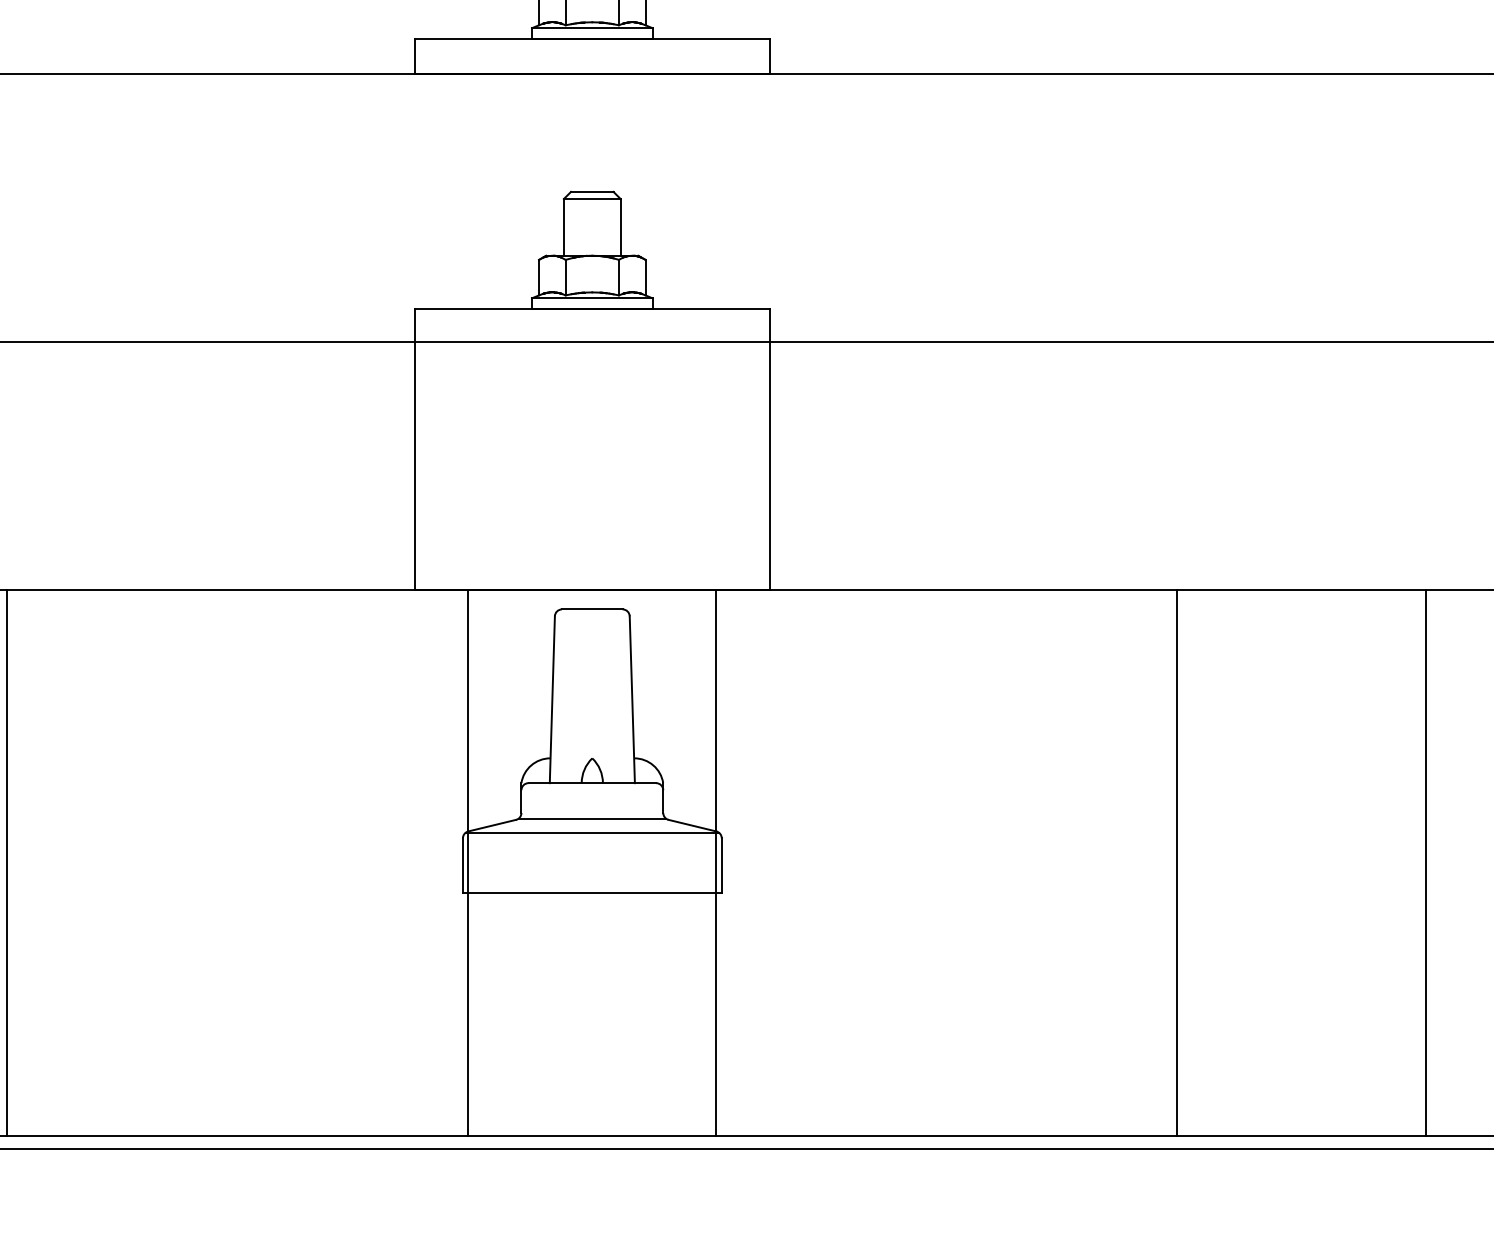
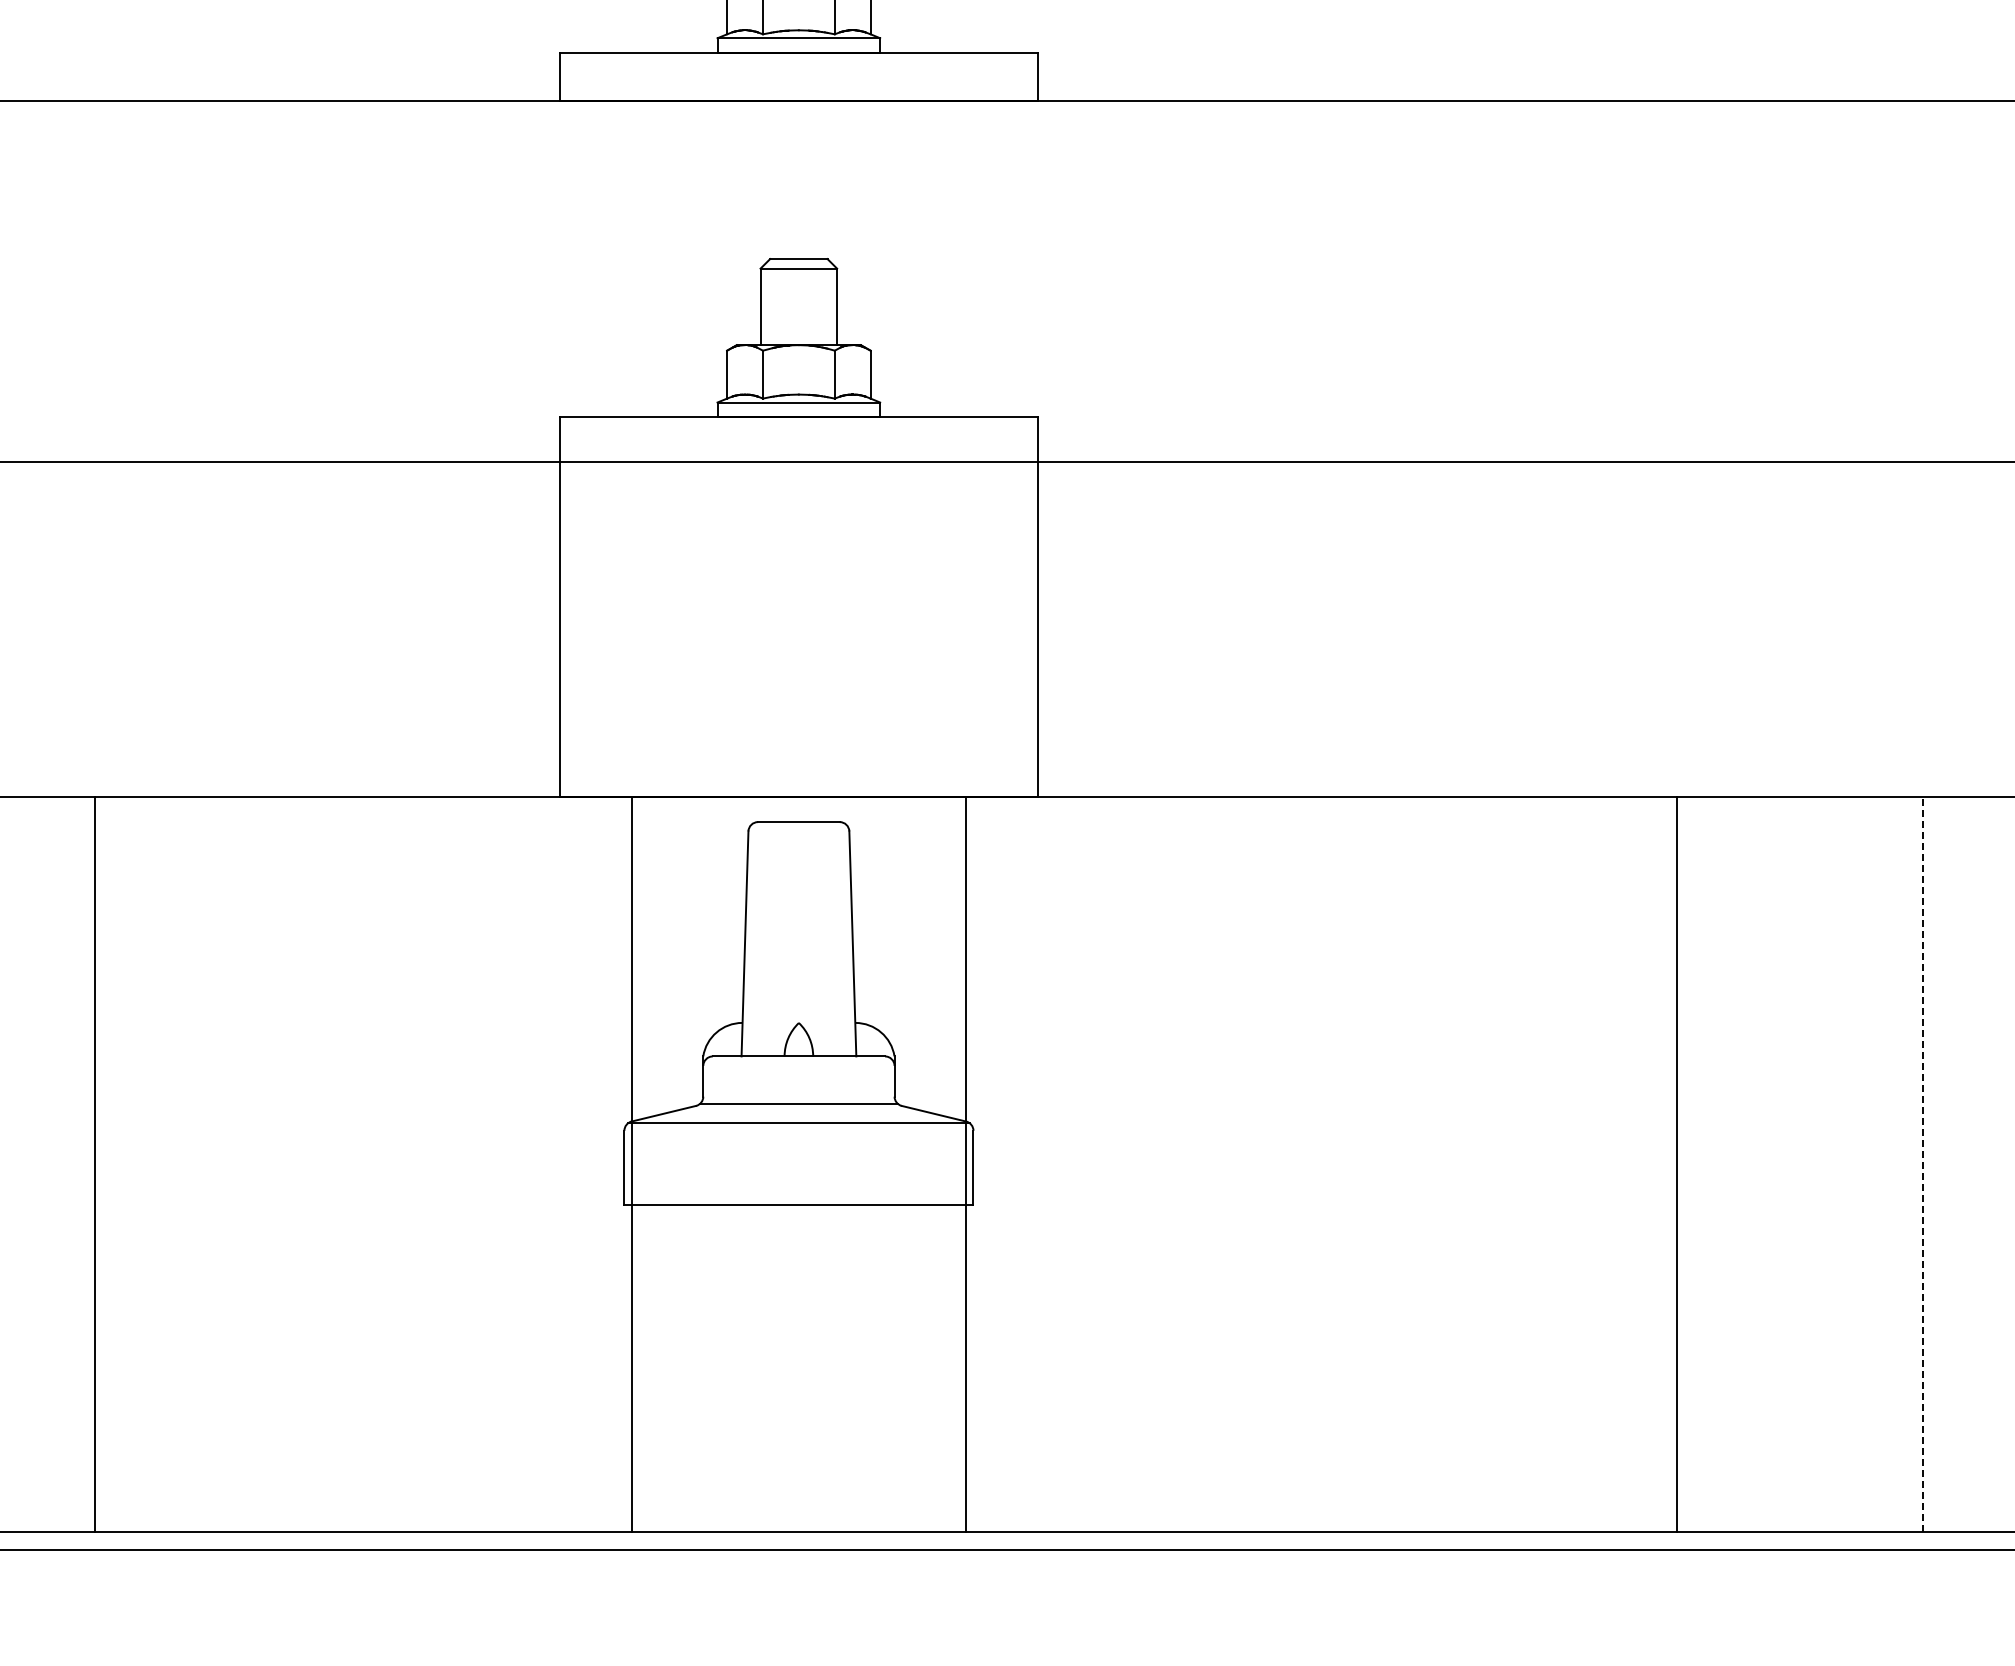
line: (6, 863) -> (94, 1164), moved
line: (1177, 863) -> (1676, 1164), moved
line: (1425, 863) -> (1922, 1164), solid -> dashed

